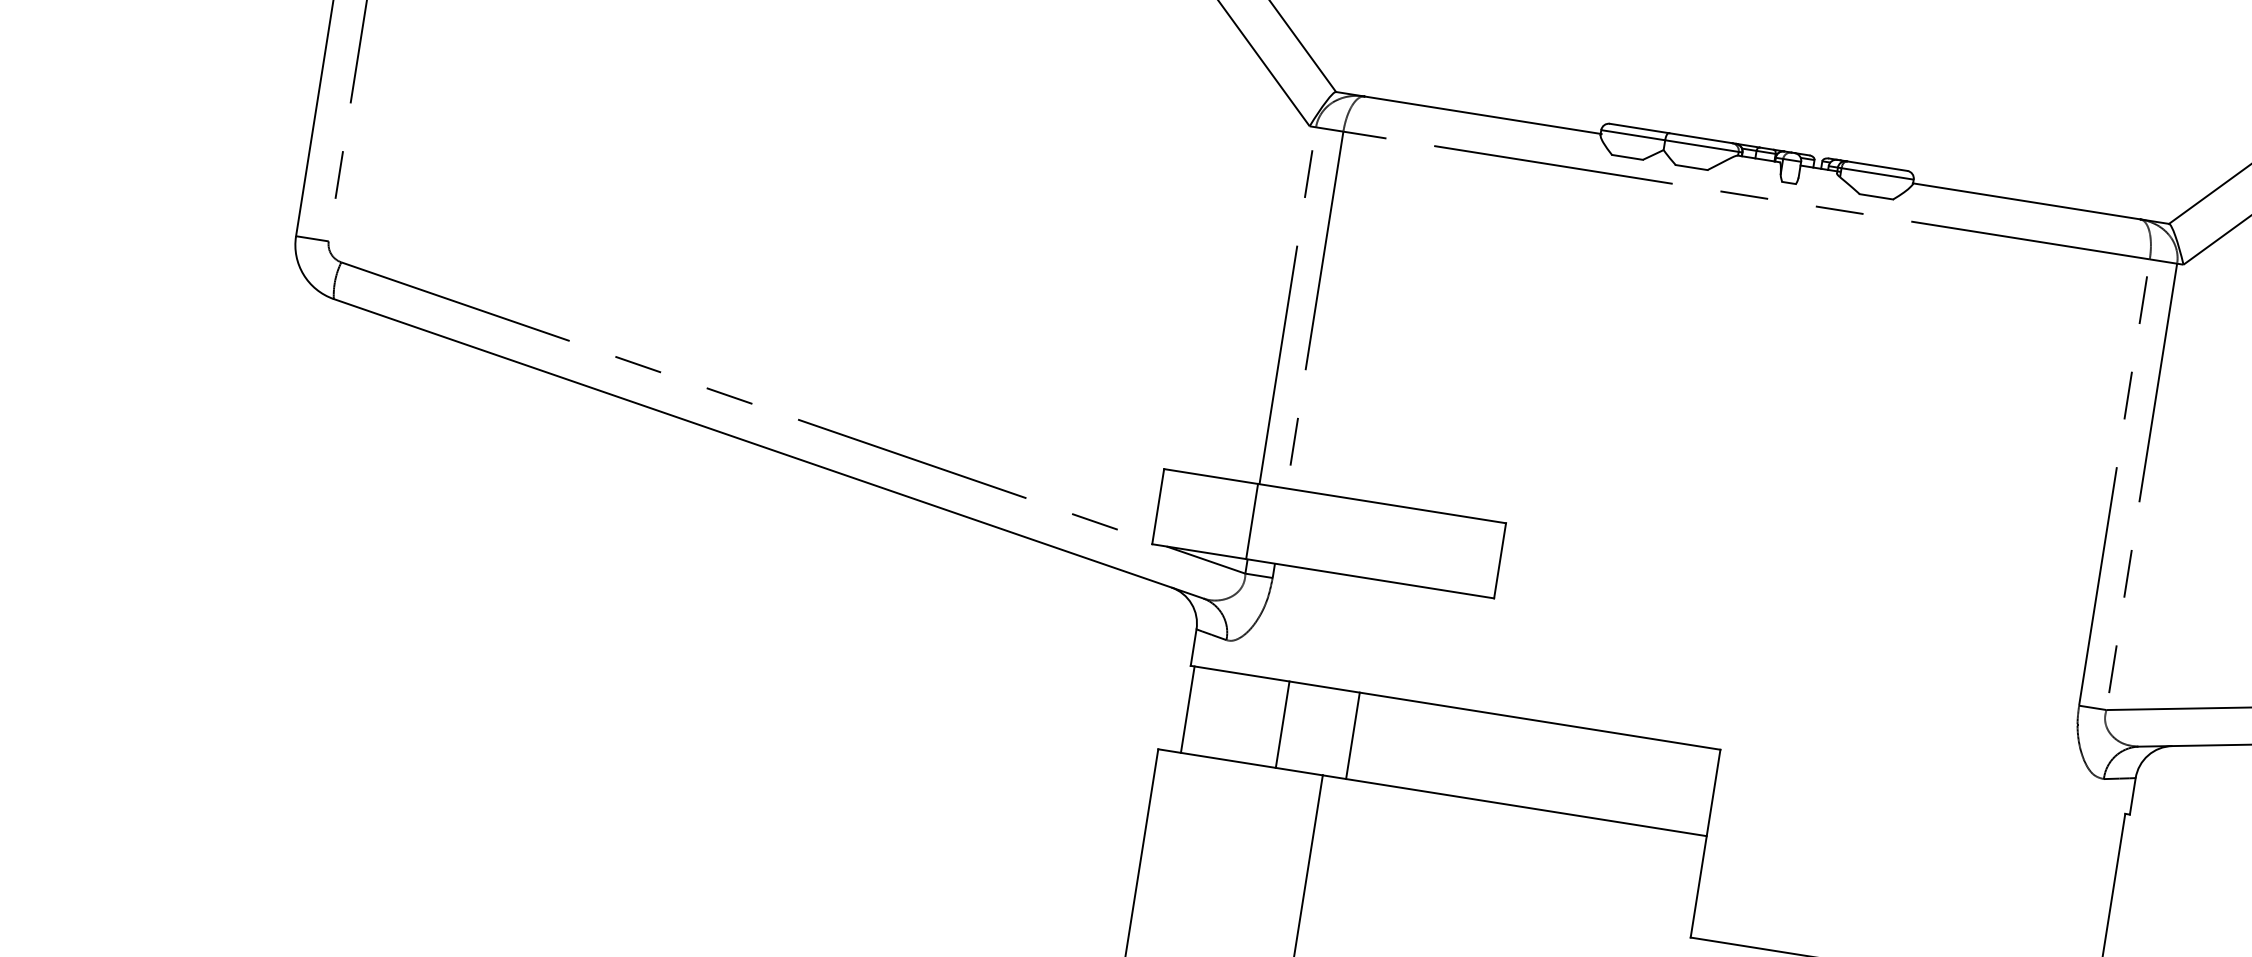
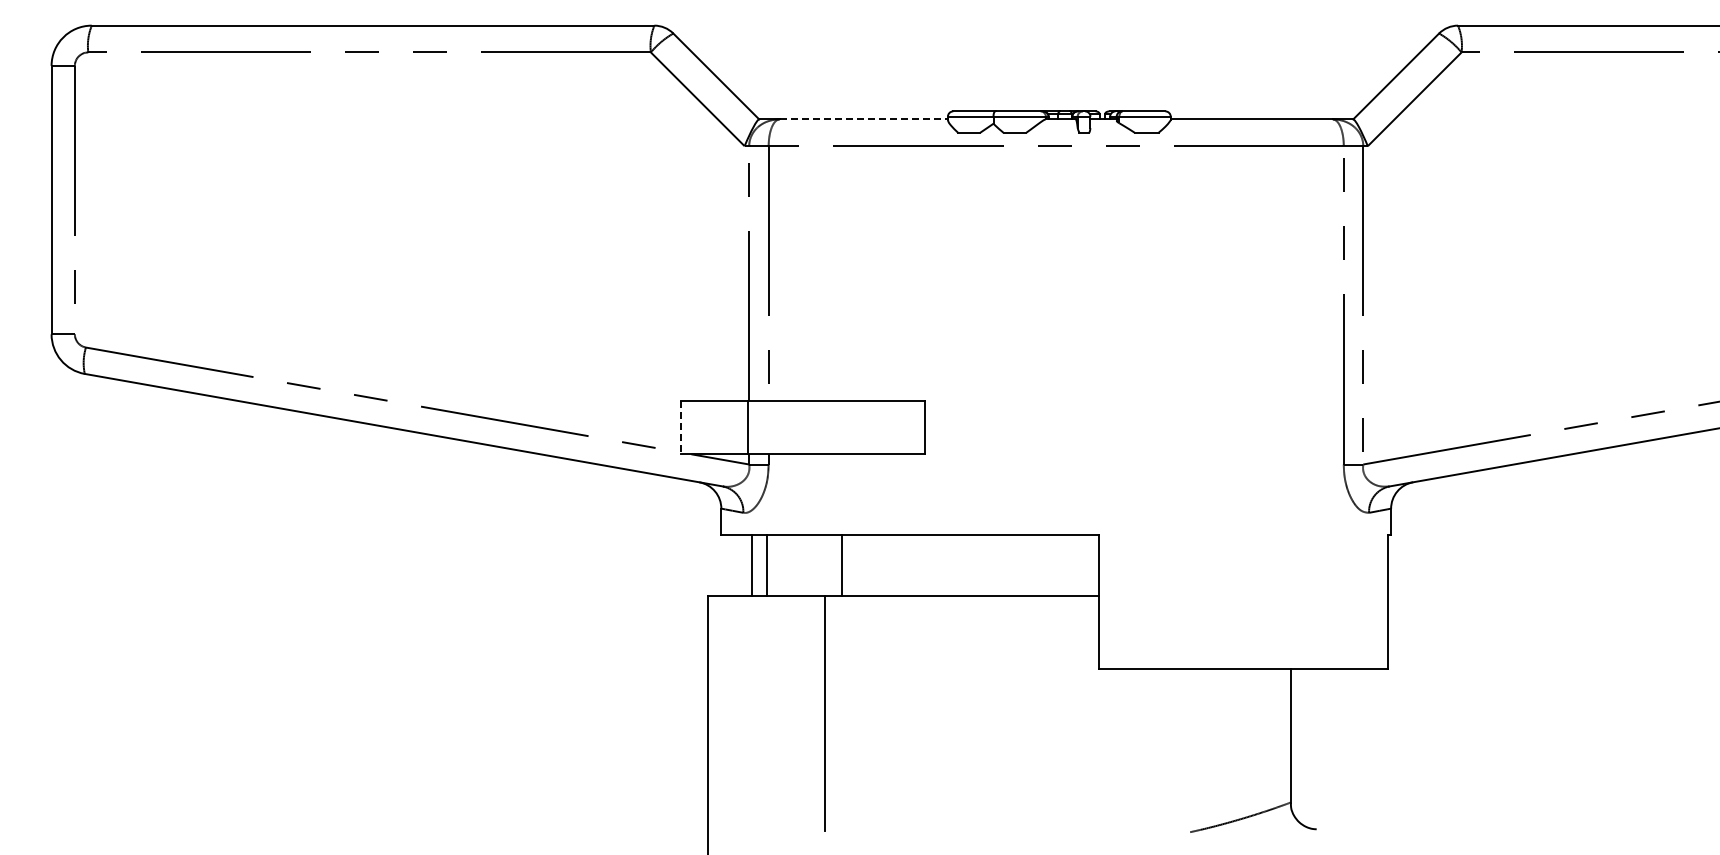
line: (1483, 115) -> (864, 119), solid -> dashed
line: (1158, 506) -> (681, 427), solid -> dashed
line: (1188, 709) -> (767, 565), moved
line: (1282, 724) -> (751, 565), moved

